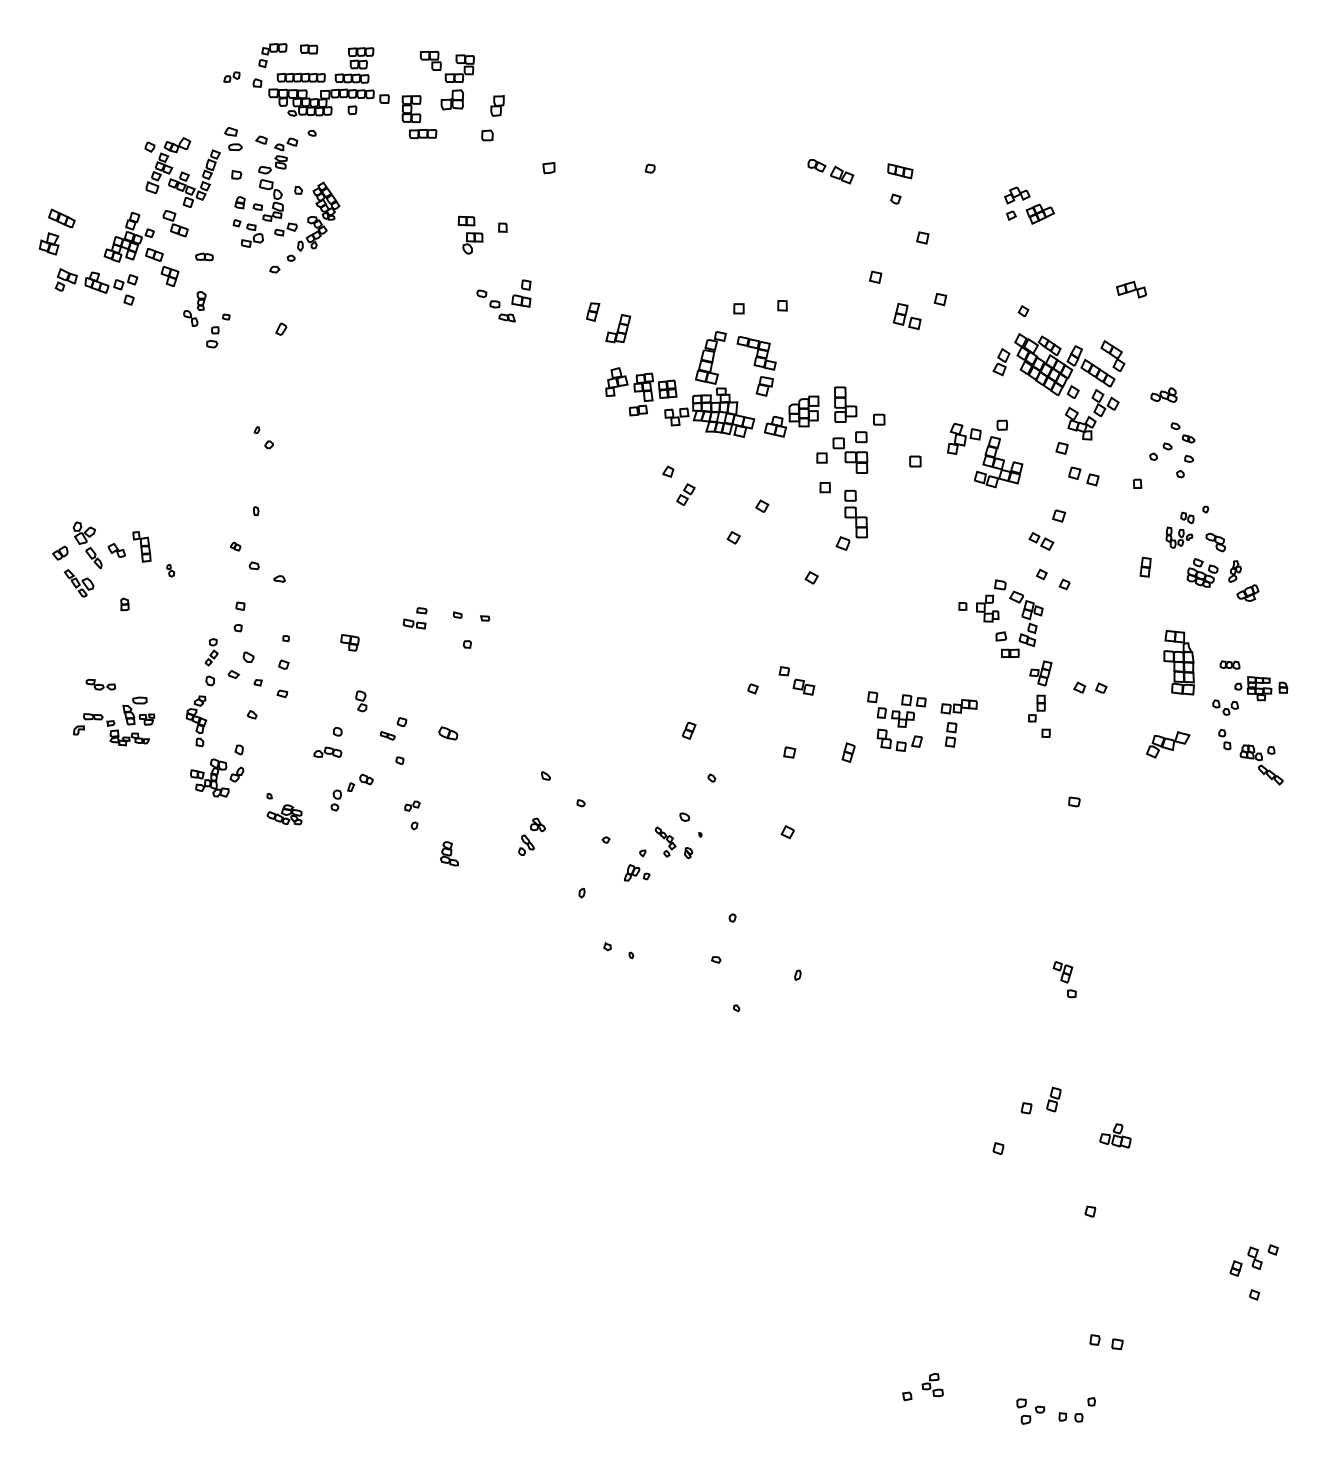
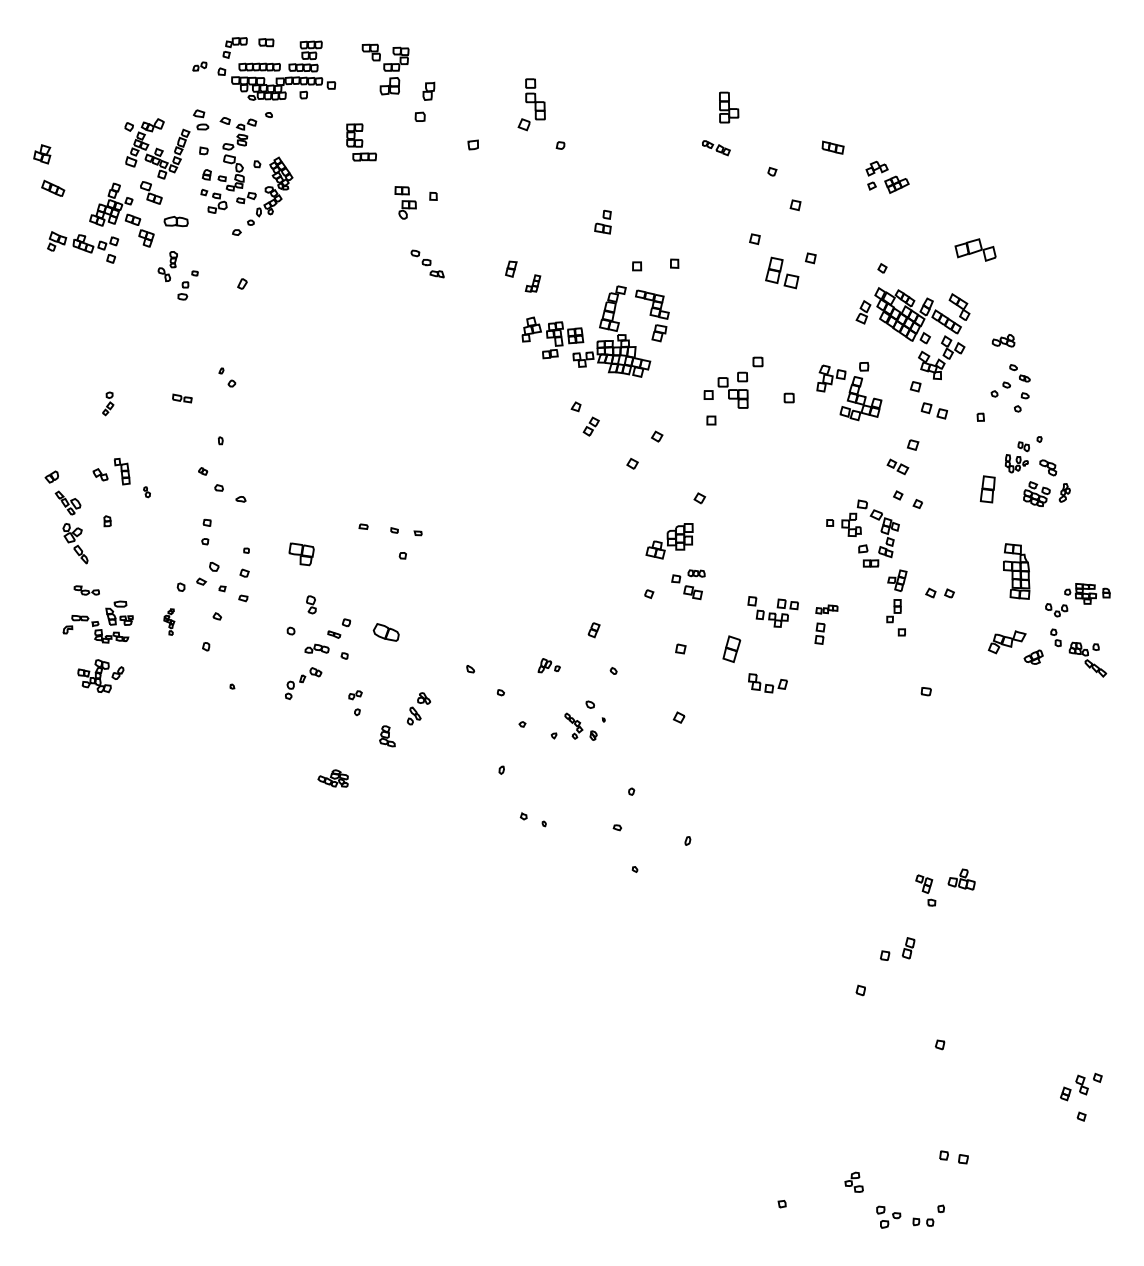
part: (419, 116) -> (361, 141), moved
part: (830, 171) -> (716, 147), size x0.7
part: (900, 171) -> (833, 147), moved
part: (48, 243) -> (41, 153), moved
part: (204, 256) -> (176, 221), size x1.6
part: (1131, 289) -> (975, 249), size x1.6
part: (521, 293) -> (603, 222), moved
part: (906, 316) -> (781, 272), size x1.4
part: (618, 328) -> (533, 283), size x0.7
part: (845, 404) -> (728, 107), moved
part: (791, 416) -> (669, 541), moved
part: (851, 519) -> (531, 103), moved
part: (87, 545) -> (75, 543), moved
part: (1145, 566) -> (987, 488), size x1.6
part: (1247, 592) -> (1033, 656), moved
part: (414, 623) -> (182, 398), moved
part: (349, 642) -> (301, 554), size x1.6
part: (211, 652) -> (108, 404), moved
part: (1229, 664) -> (696, 573), moved
part: (958, 706) -> (826, 609), size x0.7
part: (196, 721) -> (169, 622), size x0.6
part: (448, 733) -> (386, 632), size x1.6
part: (899, 739) -> (767, 682), moved
part: (327, 751) -> (316, 648), moved
part: (848, 752) -> (731, 648), size x1.6
part: (217, 777) -> (101, 675), moved
part: (284, 814) -> (333, 778), moved
part: (531, 836) -> (418, 708), moved
part: (637, 872) -> (549, 665), moved
part: (1064, 979) -> (925, 890), moved
part: (1115, 1135) -> (961, 879), moved
part: (932, 1385) -> (853, 1182), moved

